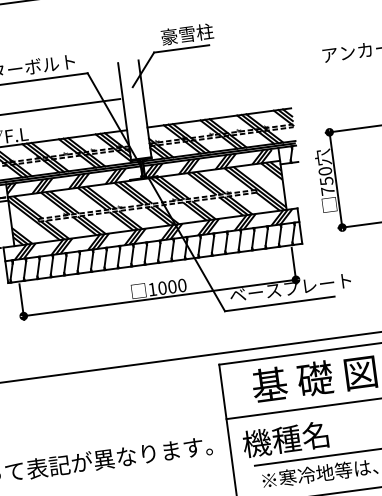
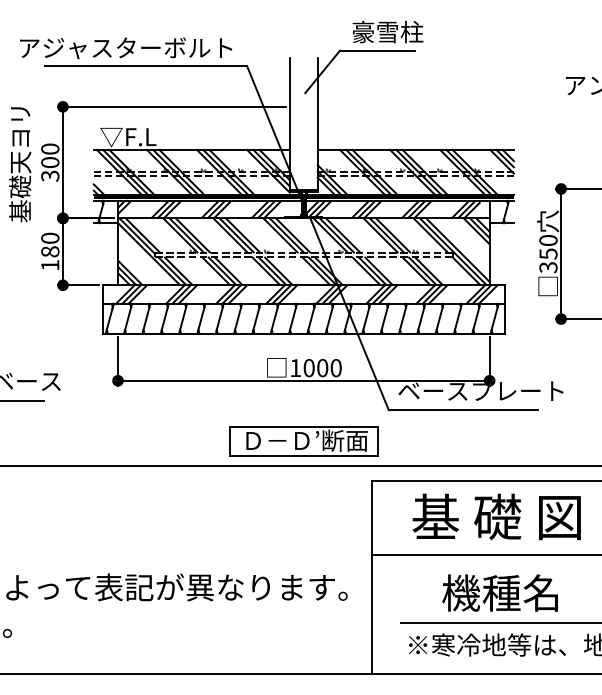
text: (328, 191) -> (548, 267), 750 -> 350
part: (165, 342) -> (303, 441), added
text: (285, 439) -> (499, 592), moved

